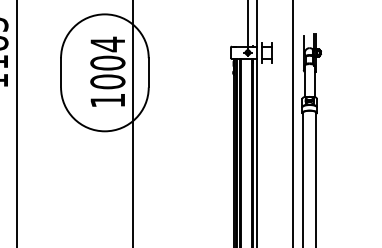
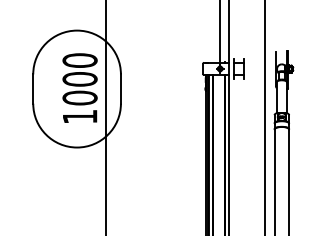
text: (107, 44) -> (79, 60), 1004 -> 1000

